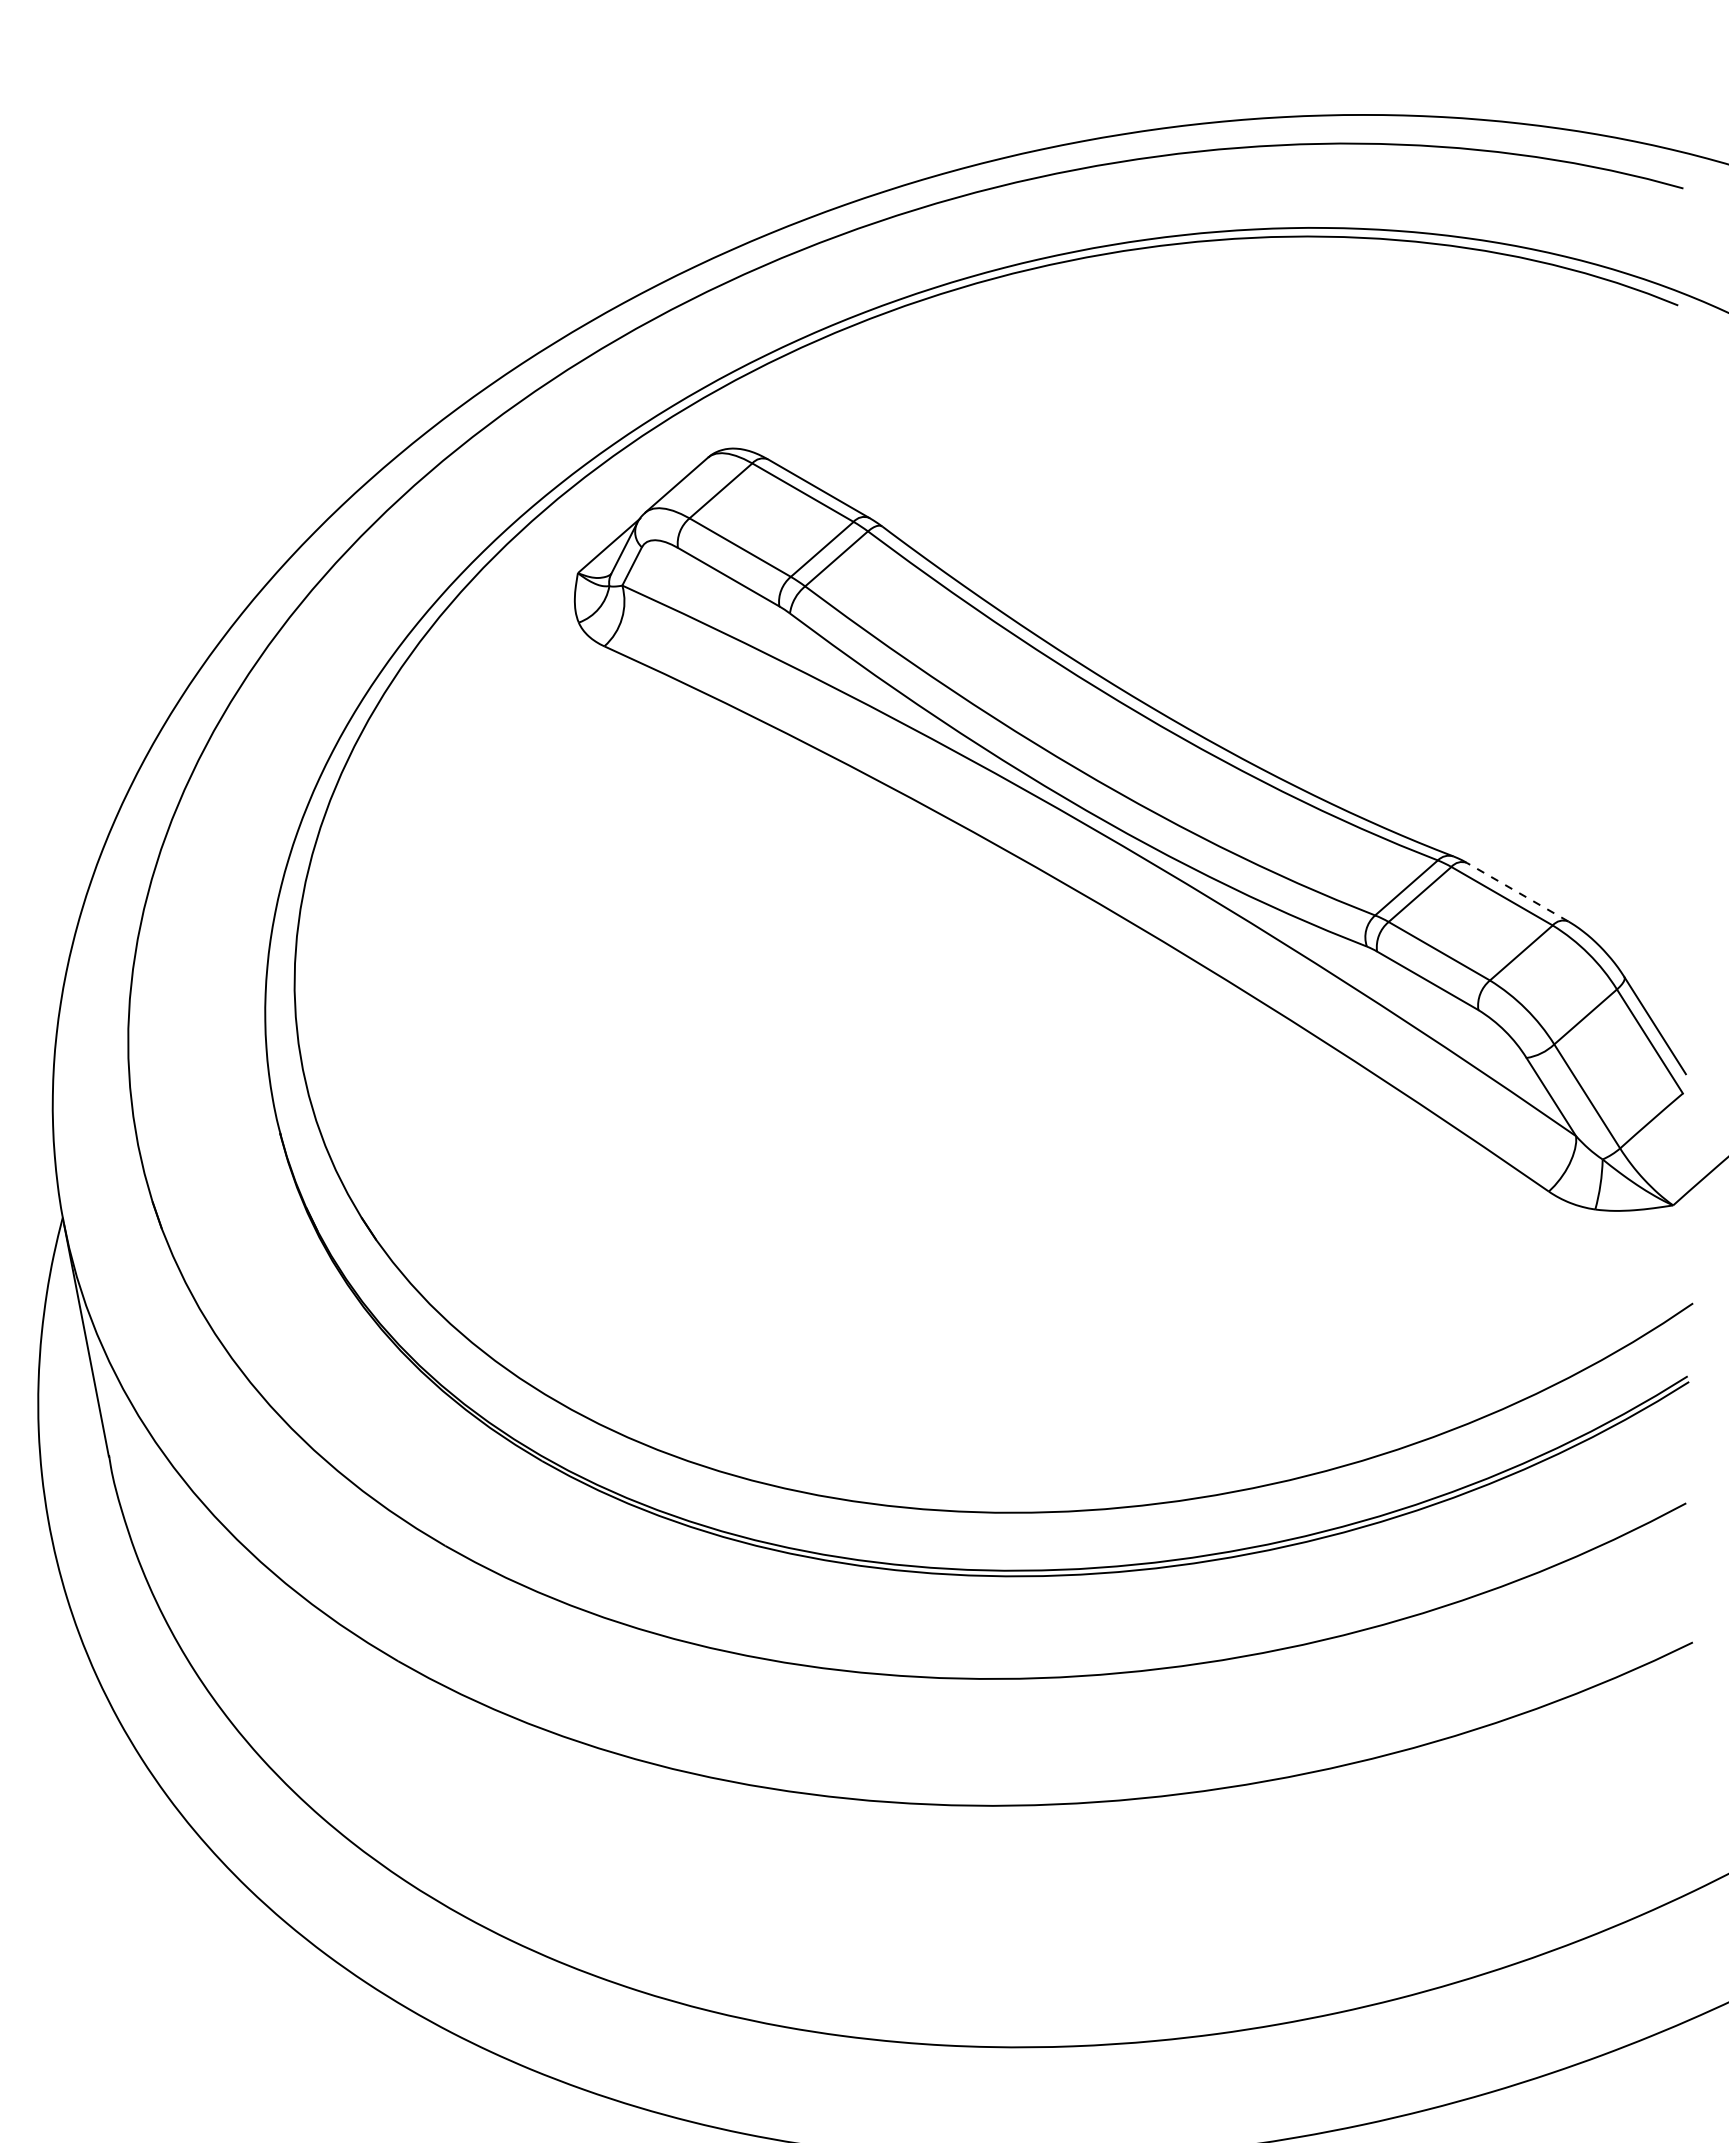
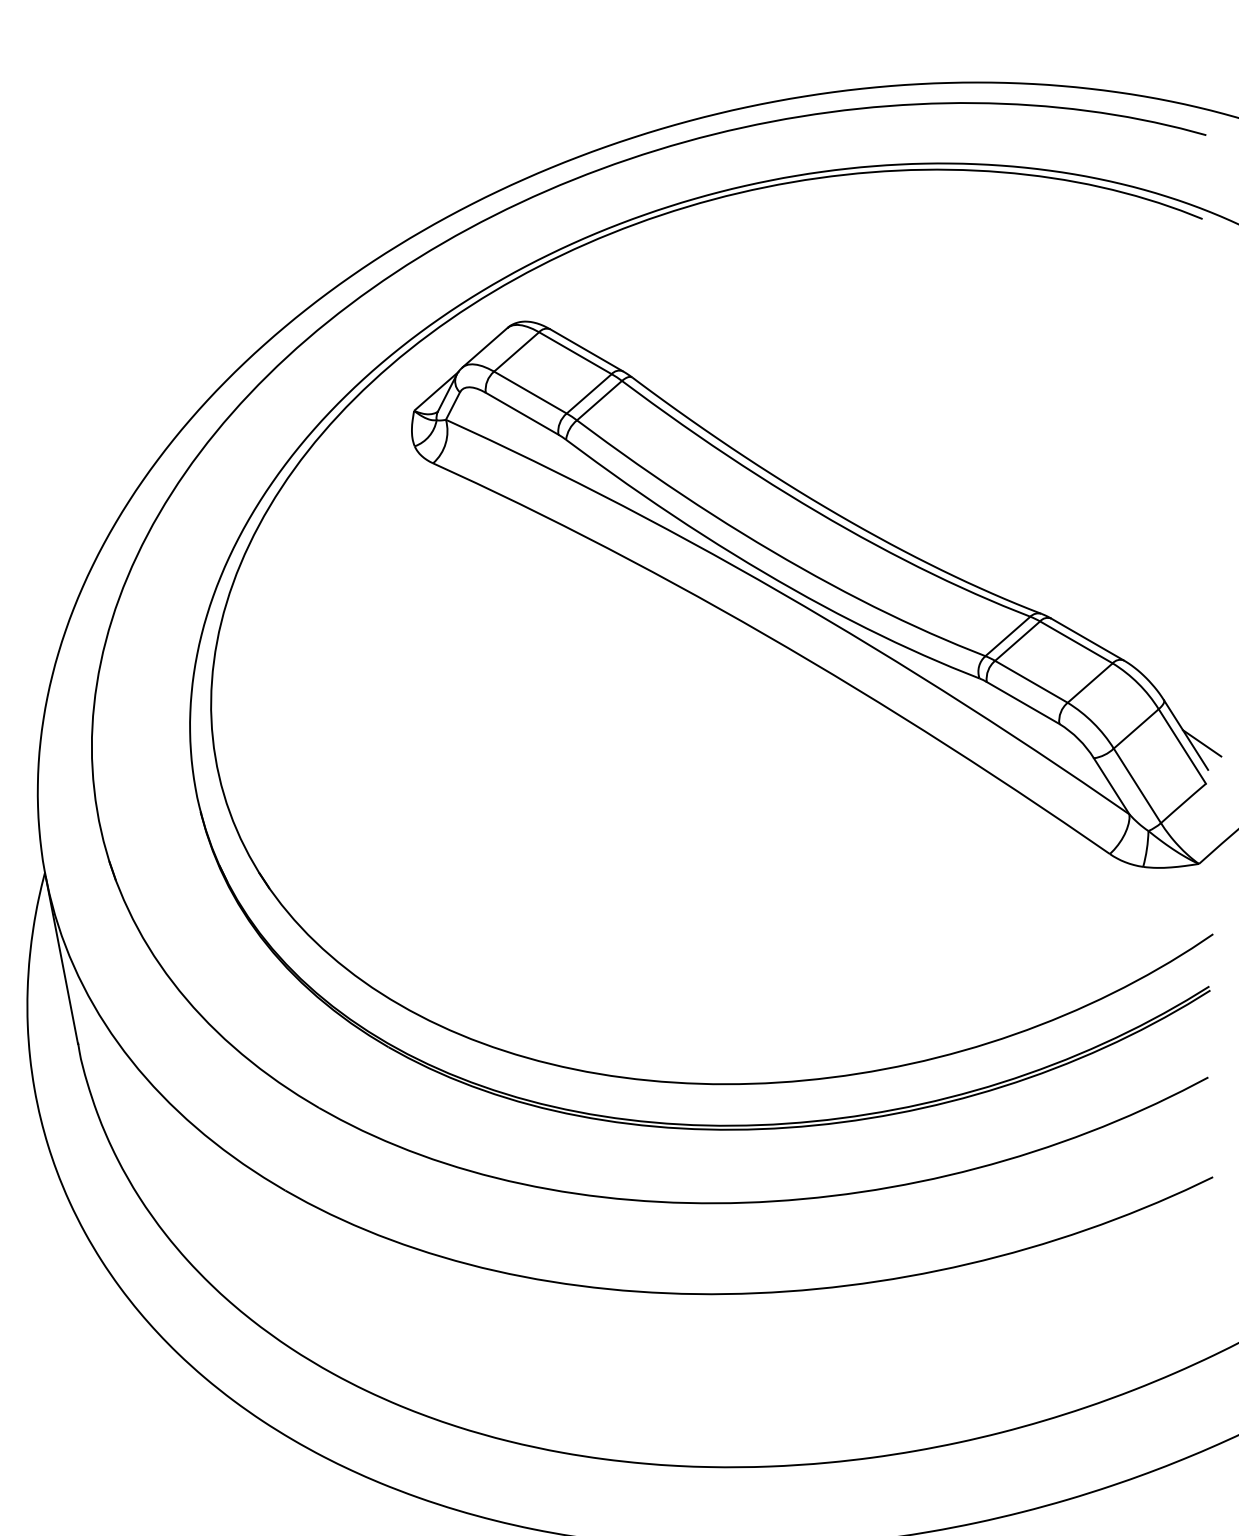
line: (1517, 892) -> (1087, 639), dashed -> solid
line: (1677, 1036) -> (1202, 742), added

